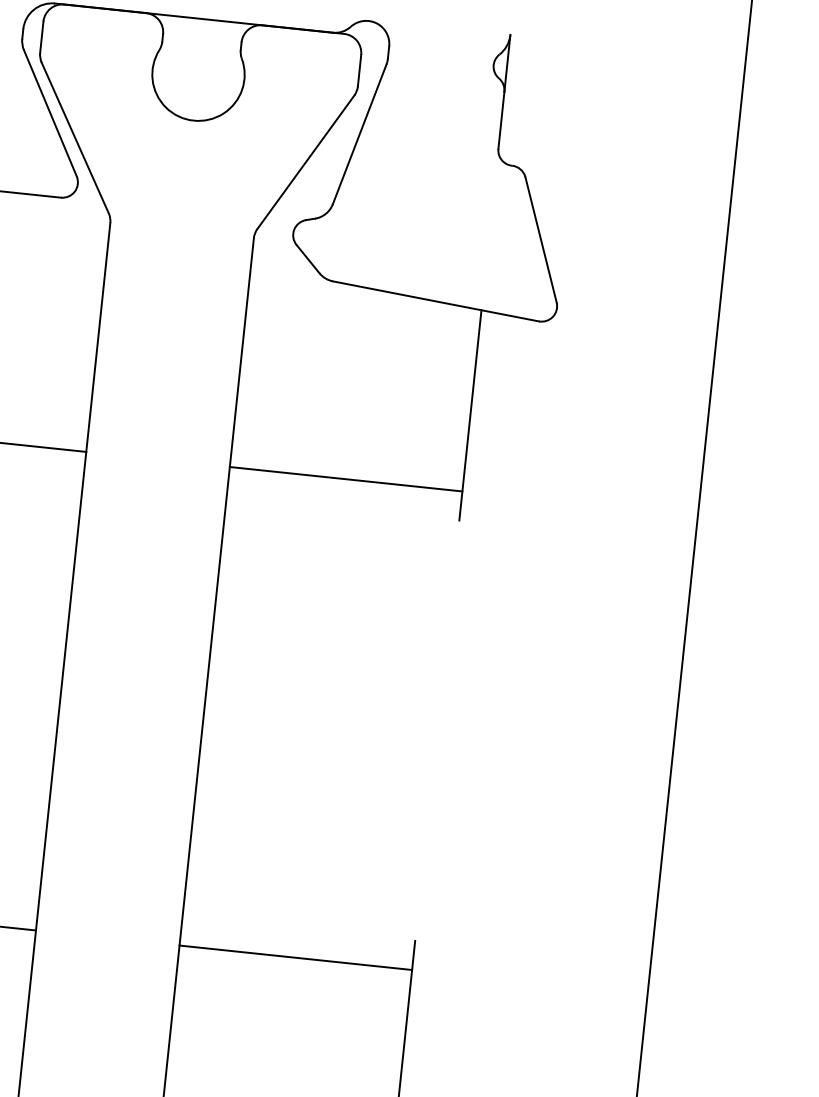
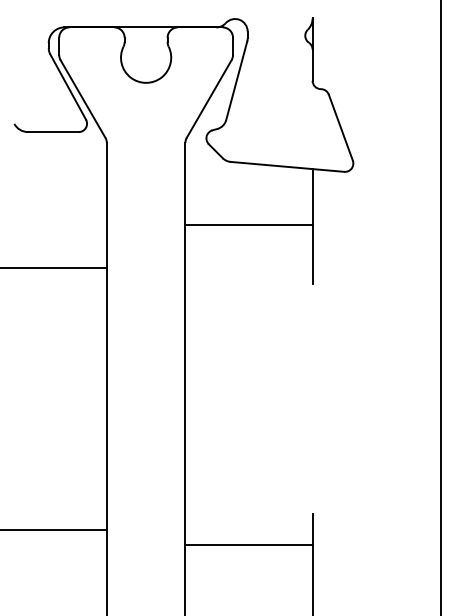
line: (345, 479) -> (248, 225), moved
line: (295, 956) -> (248, 544), moved

